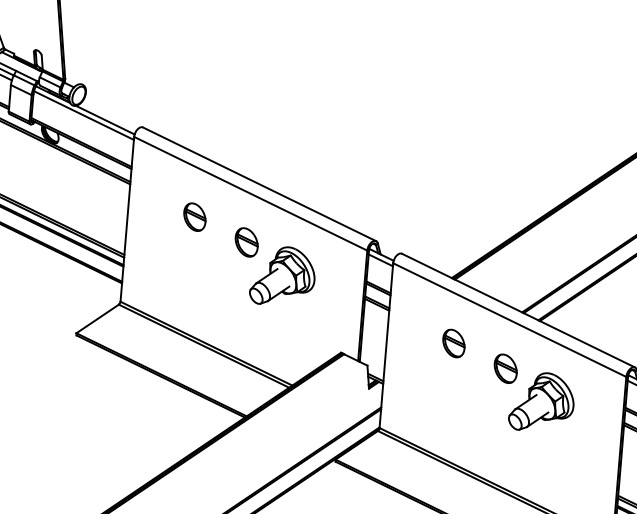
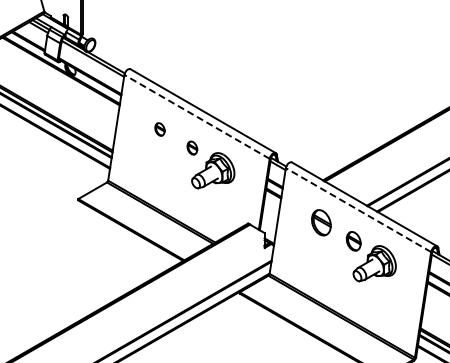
line: (251, 193) -> (197, 116), solid -> dashed
part: (194, 217) -> (159, 129), size x0.7
part: (246, 241) -> (192, 147), size x0.7
line: (509, 320) -> (358, 210), solid -> dashed
part: (454, 343) -> (321, 222), size x1.4

